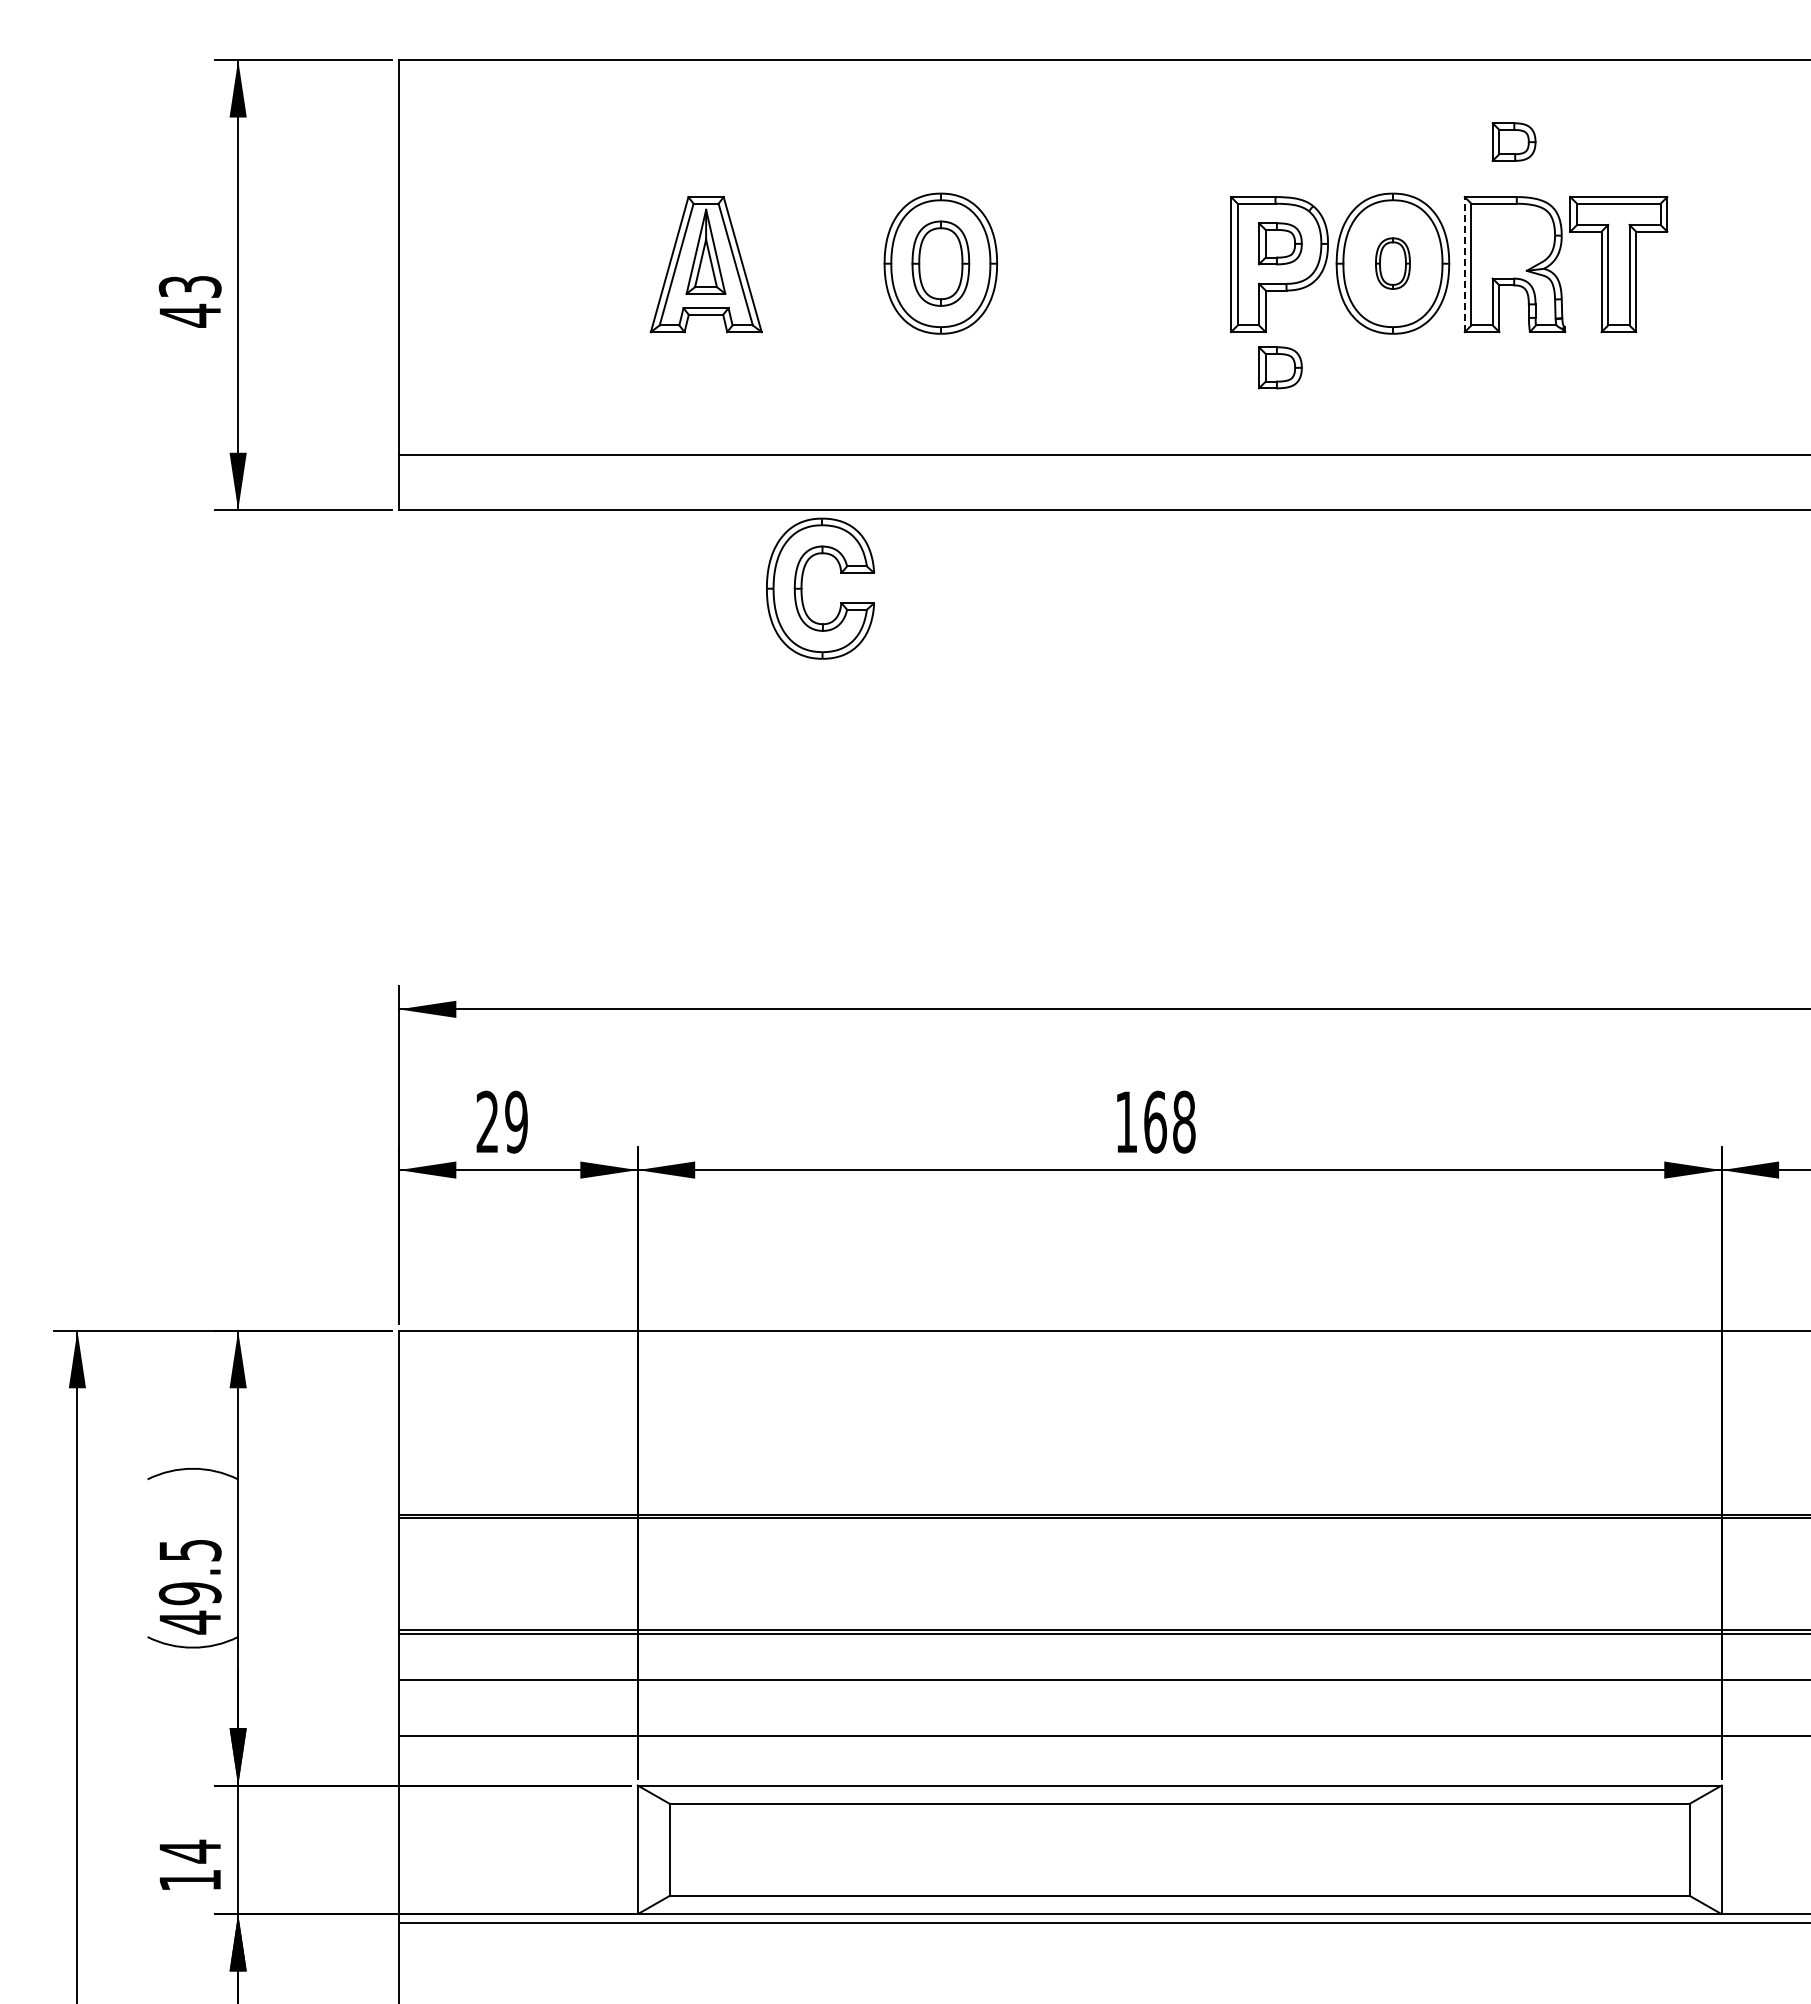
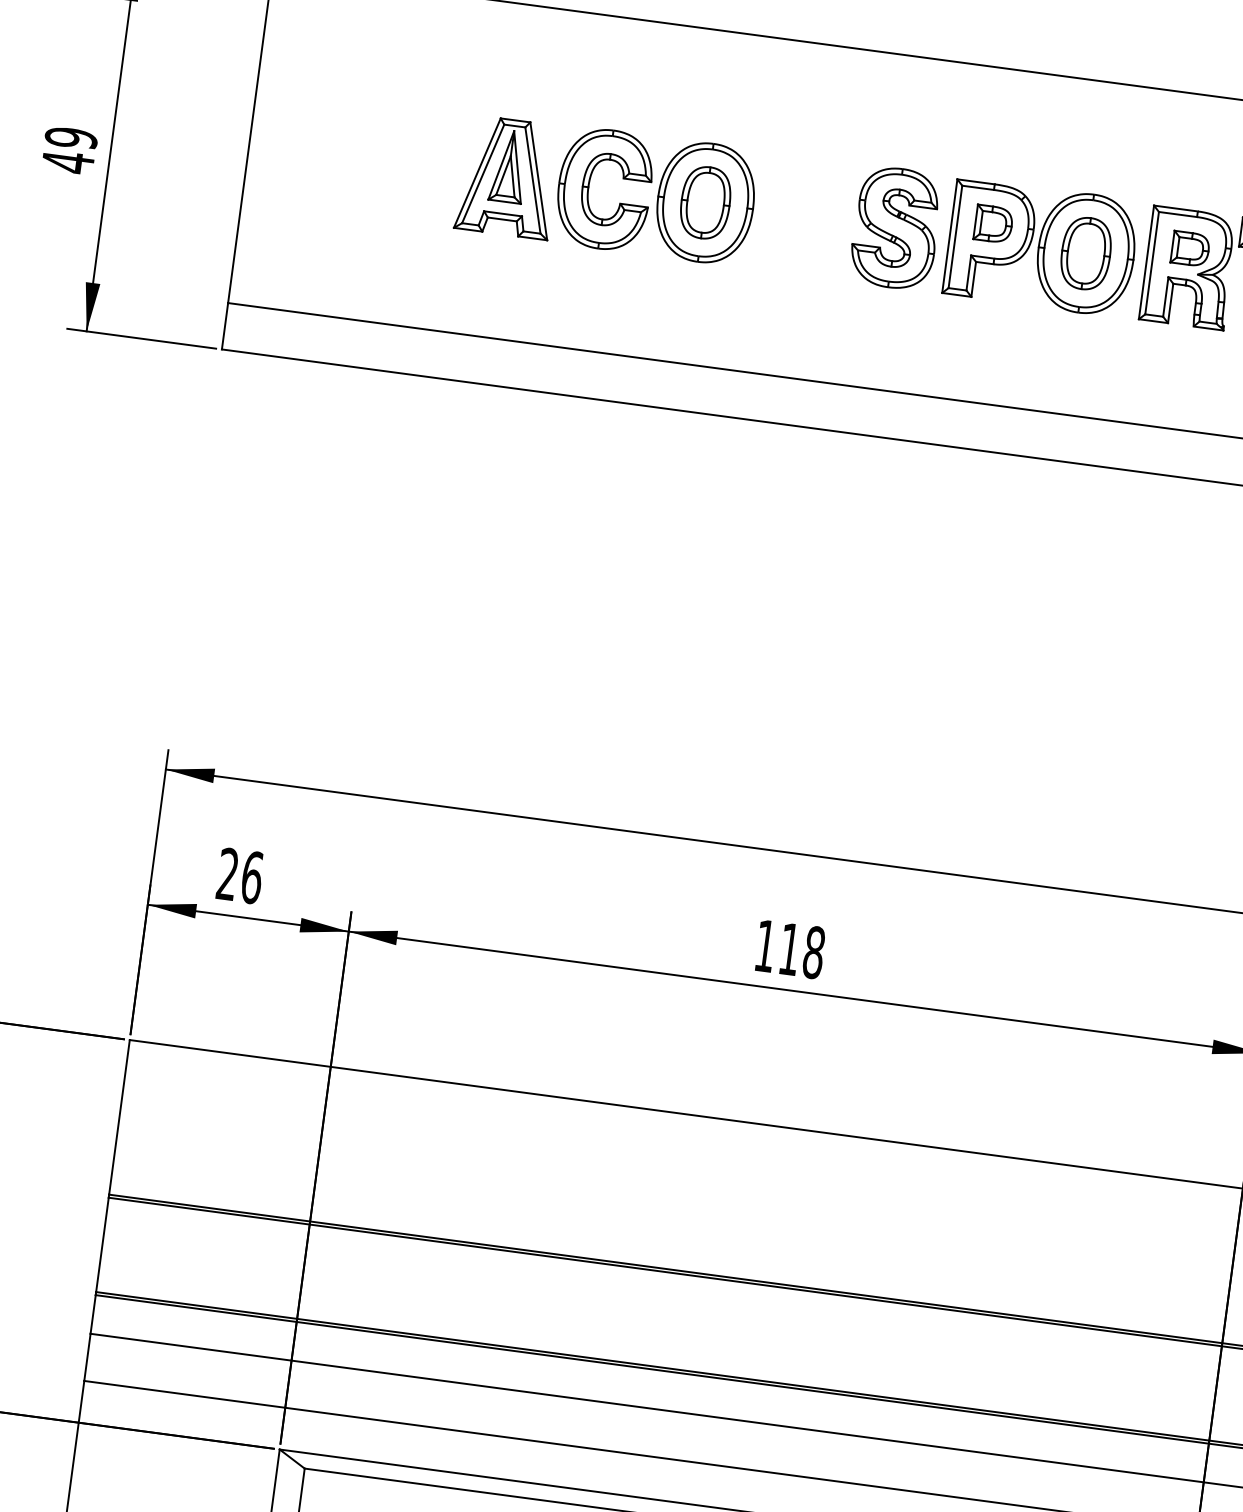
part: (1513, 141) -> (1190, 248), moved
part: (1166, 263) -> (895, 228), added
part: (1392, 263) -> (1085, 253), size x1.67
line: (1464, 264) -> (1146, 262), dashed -> solid
text: (189, 286) -> (70, 137), 43 -> 49
part: (1280, 367) -> (979, 328), removed
part: (802, 588) -> (589, 187), moved
text: (516, 1121) -> (252, 877), 29 -> 26
text: (1155, 1121) -> (789, 948), 168 -> 118

